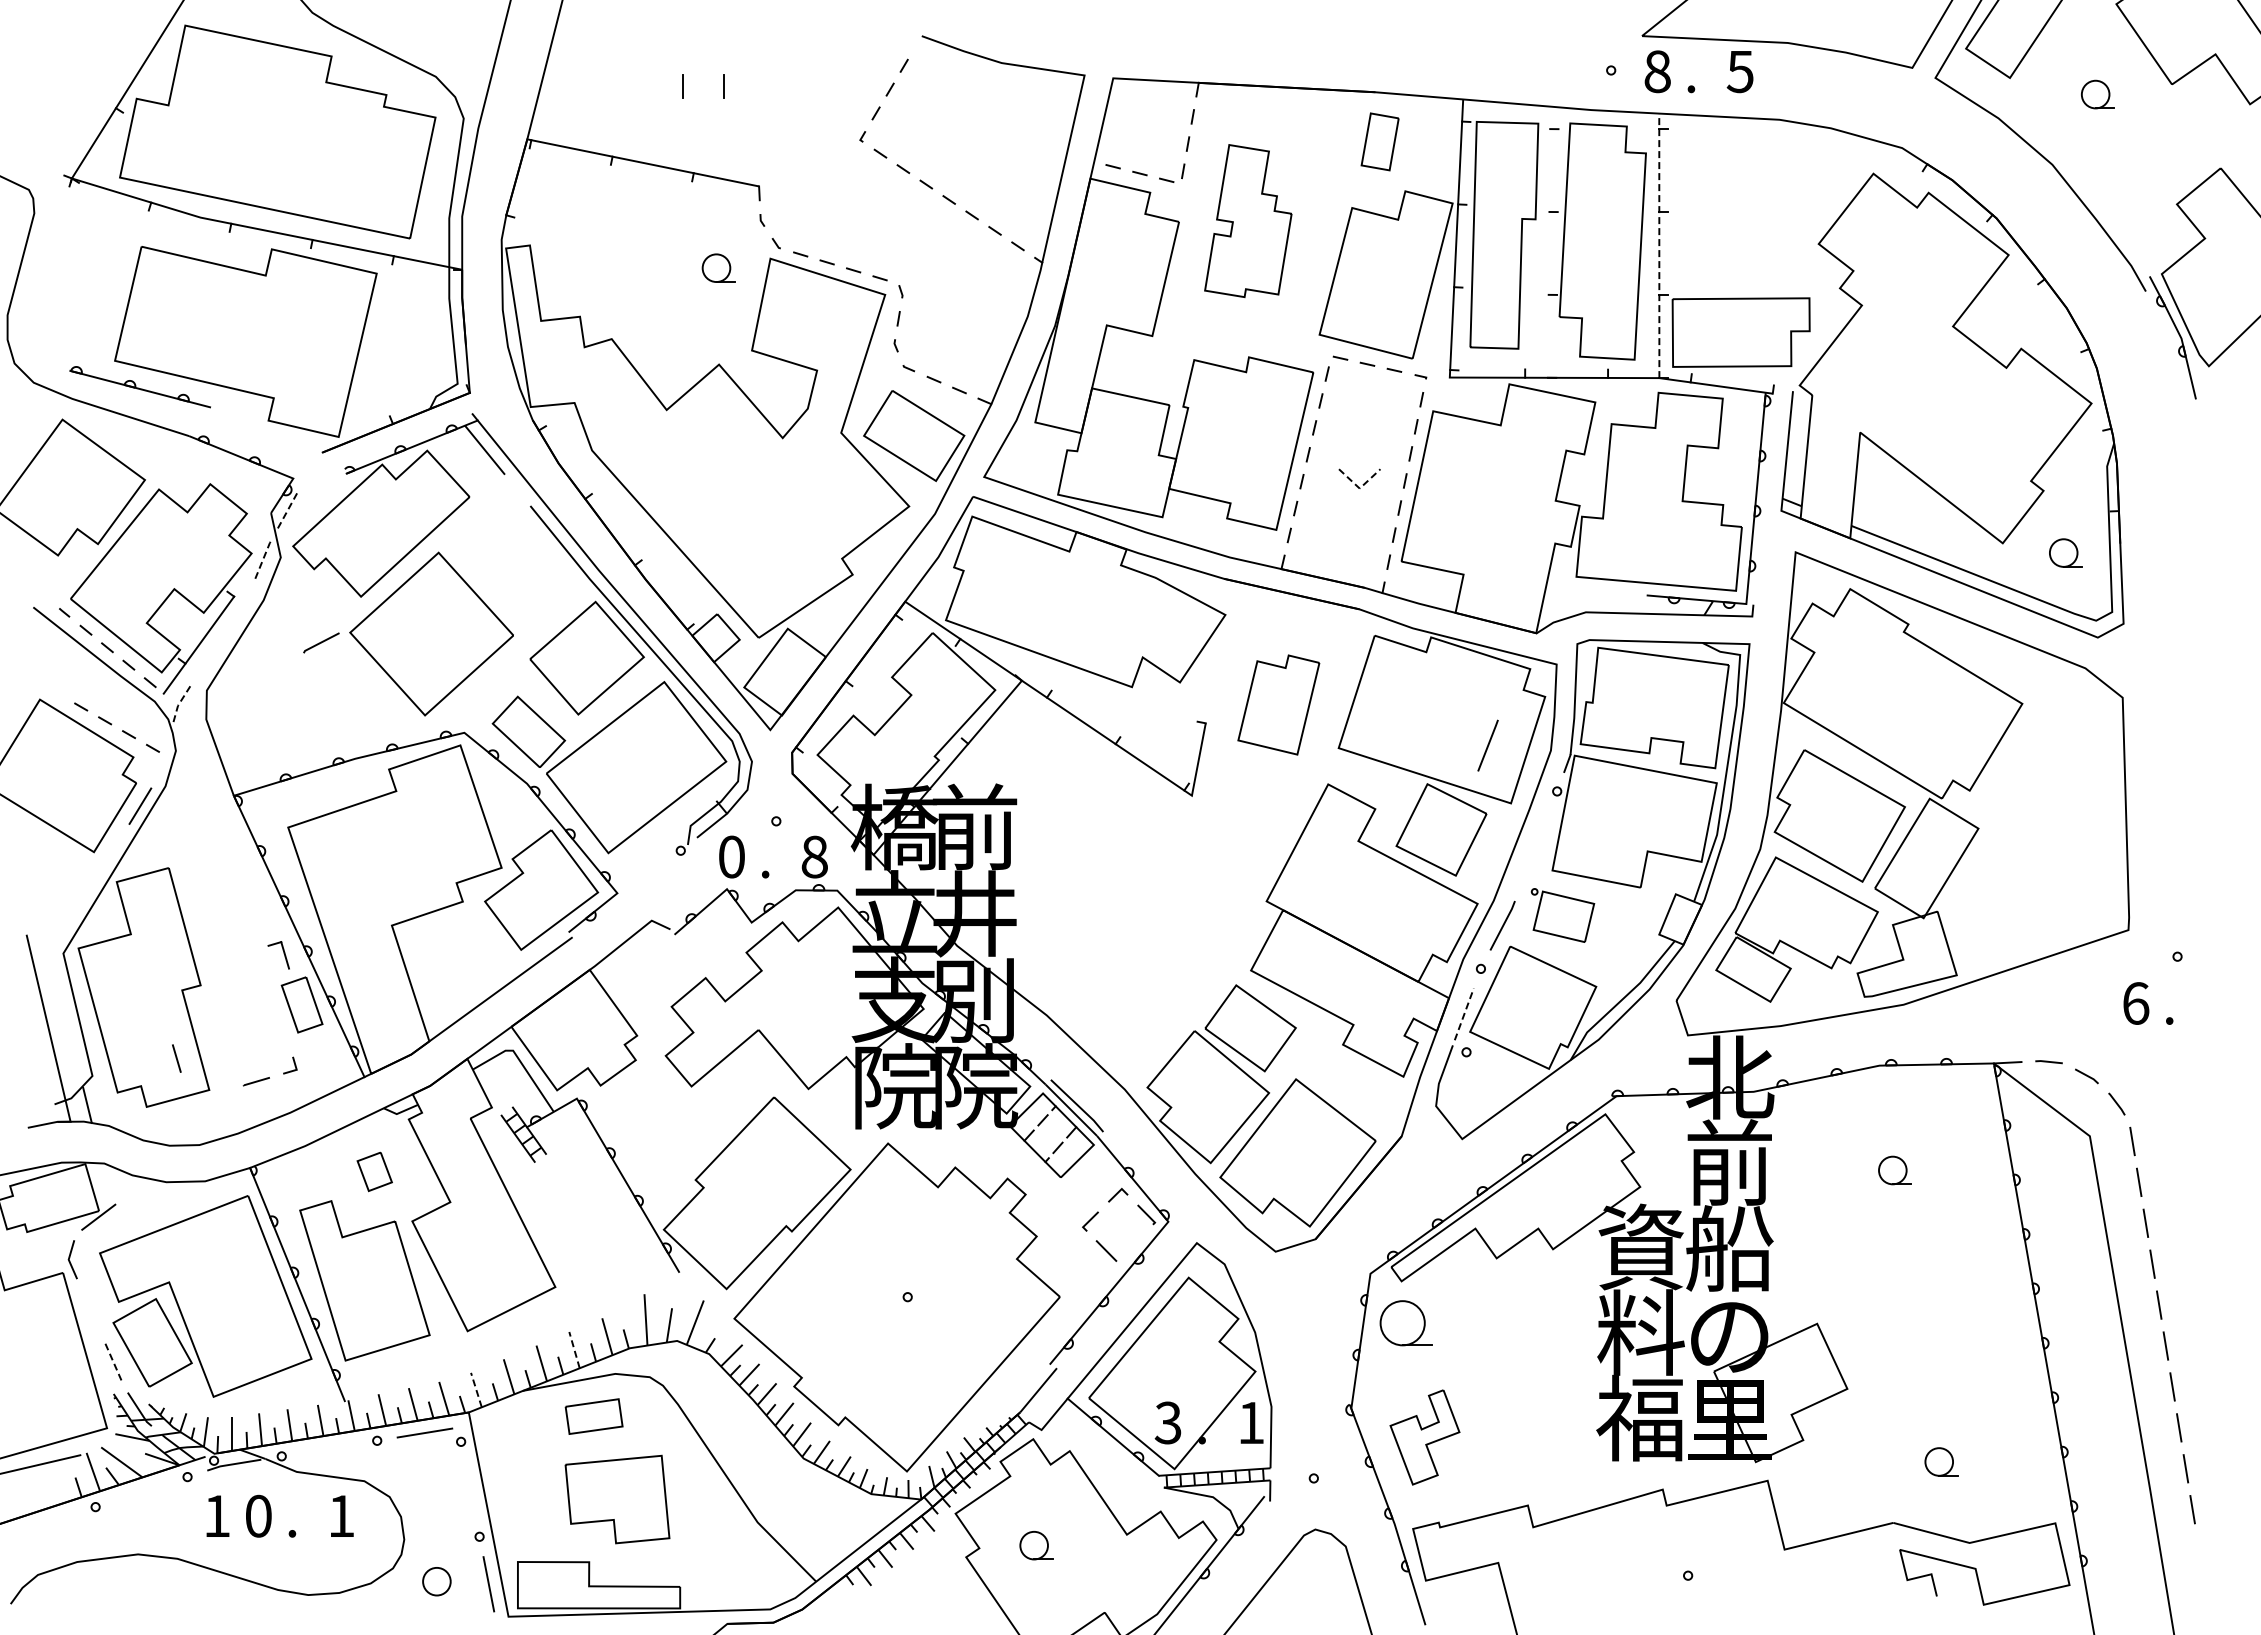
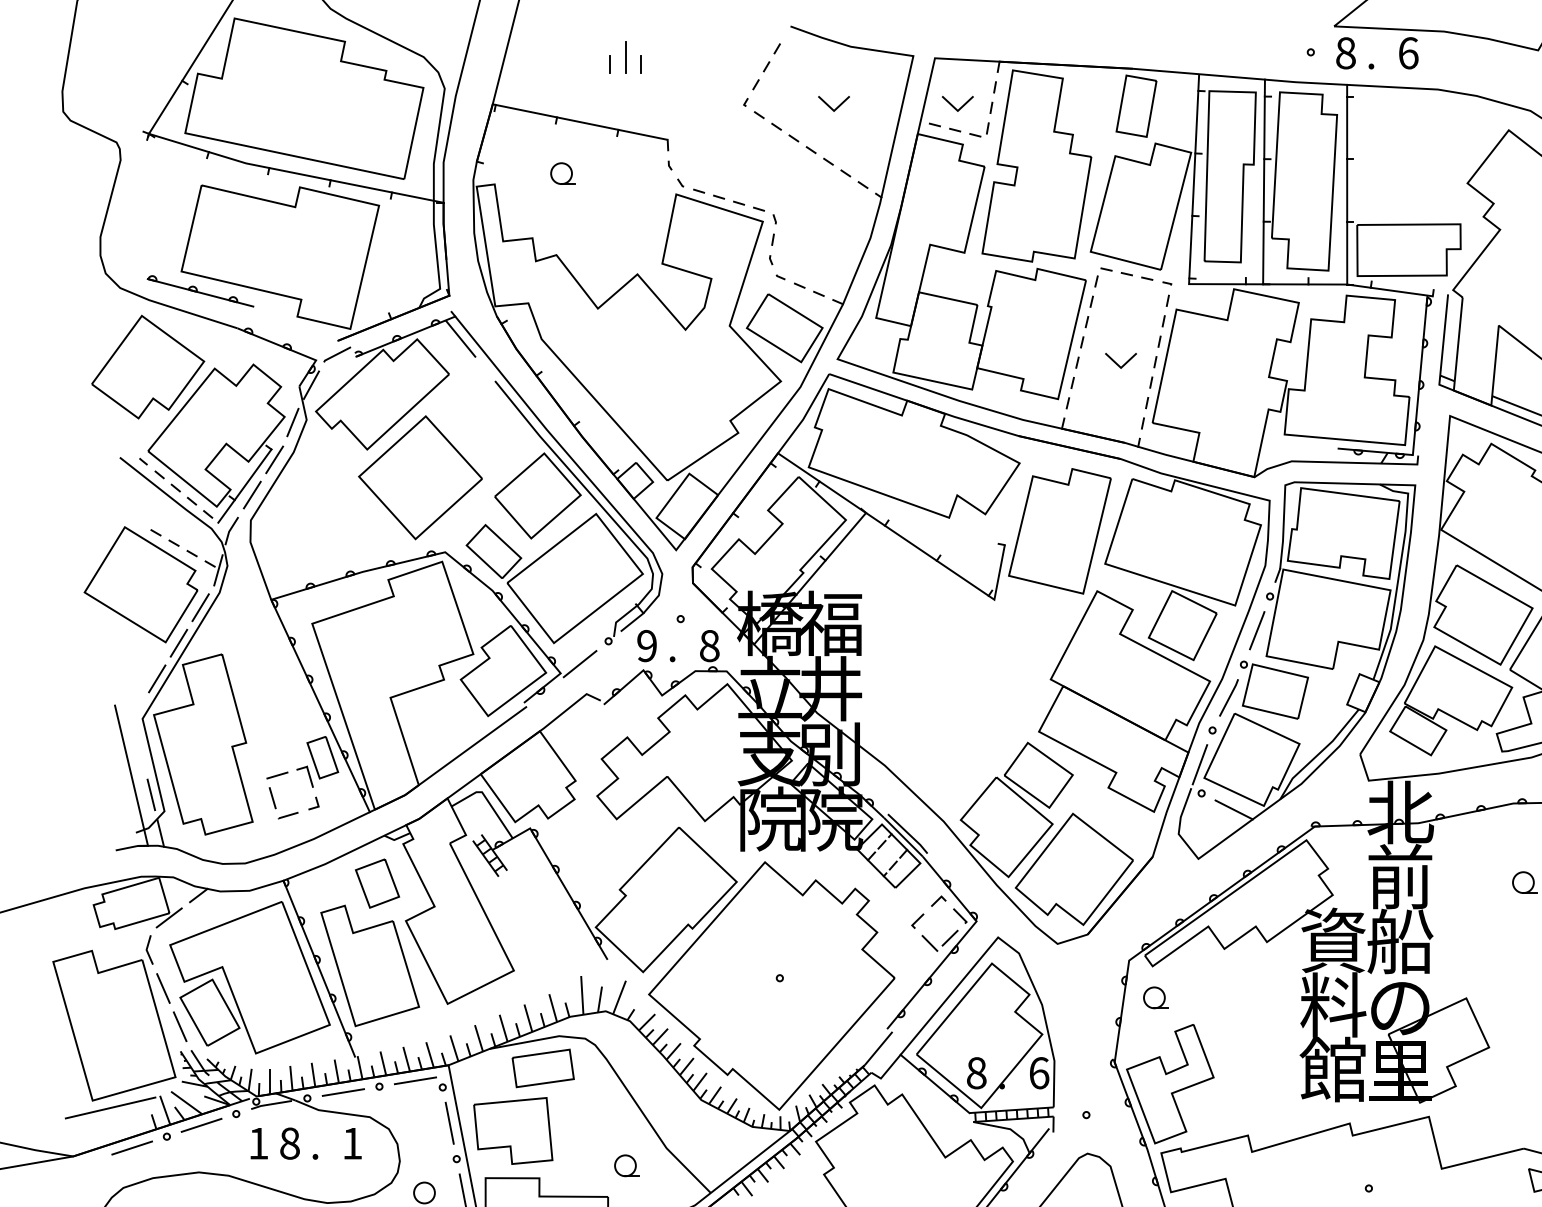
text: (1739, 71) -> (1407, 53), 5 -> 6
line: (703, 77) -> (625, 57), added
part: (1379, 141) -> (1135, 105), size x1.43
line: (1140, 143) -> (955, 107), added
line: (977, 144) -> (832, 108), added
part: (1248, 220) -> (1037, 165), size x1.67
line: (1548, 241) -> (1263, 181), added
line: (1659, 245) -> (1347, 184), dashed -> solid
part: (718, 267) -> (563, 173), moved
line: (1359, 488) -> (1120, 367), dashed -> solid
line: (287, 511) -> (311, 385), dashed -> solid
line: (262, 560) -> (292, 422), dashed -> solid
line: (238, 609) -> (274, 459), added
line: (321, 642) -> (337, 354), moved
line: (208, 656) -> (252, 494), added
line: (179, 704) -> (230, 530), dashed -> solid
part: (1278, 704) -> (1059, 530), size x1.67
line: (1487, 745) -> (1256, 630), moved
line: (163, 756) -> (218, 570), added
text: (975, 826) -> (831, 622), 前 -> 福
line: (111, 853) -> (178, 643), added
text: (731, 856) -> (646, 645), 0 -> 9
line: (642, 880) -> (579, 663), added
line: (82, 900) -> (157, 678), added
part: (1562, 915) -> (1274, 690), size x1.43
part: (278, 955) -> (304, 776), moved
line: (1464, 1014) -> (1200, 764), dashed -> solid
line: (241, 1028) -> (277, 775), added
line: (74, 1054) -> (150, 795), added
line: (176, 1058) -> (272, 798), moved
line: (1509, 1073) -> (1234, 809), added
part: (374, 1171) -> (377, 883), size x1.67
line: (137, 1187) -> (198, 895), added
line: (1133, 1243) -> (950, 937), added
line: (90, 1310) -> (163, 988), added
part: (1405, 1322) -> (1155, 997), size x0.62
line: (574, 1350) -> (528, 1018), dashed -> solid
line: (113, 1361) -> (180, 1026), dashed -> solid
line: (476, 1389) -> (454, 1047), dashed -> solid
part: (593, 1416) -> (542, 1068), size x1.43
text: (1639, 1417) -> (1332, 1069), 福 -> 館
text: (1167, 1422) -> (975, 1072), 3 -> 8
text: (1251, 1422) -> (1039, 1072), 1 -> 6
part: (1424, 1437) -> (1169, 1084), size x1.67
line: (329, 1448) -> (343, 1092), added
line: (470, 1489) -> (449, 1123), added
line: (141, 1491) -> (201, 1124), added
part: (617, 1499) -> (513, 1130), moved
text: (258, 1515) -> (289, 1143), 0 -> 8
line: (49, 1521) -> (132, 1147), added
part: (1036, 1545) -> (627, 1165), moved

